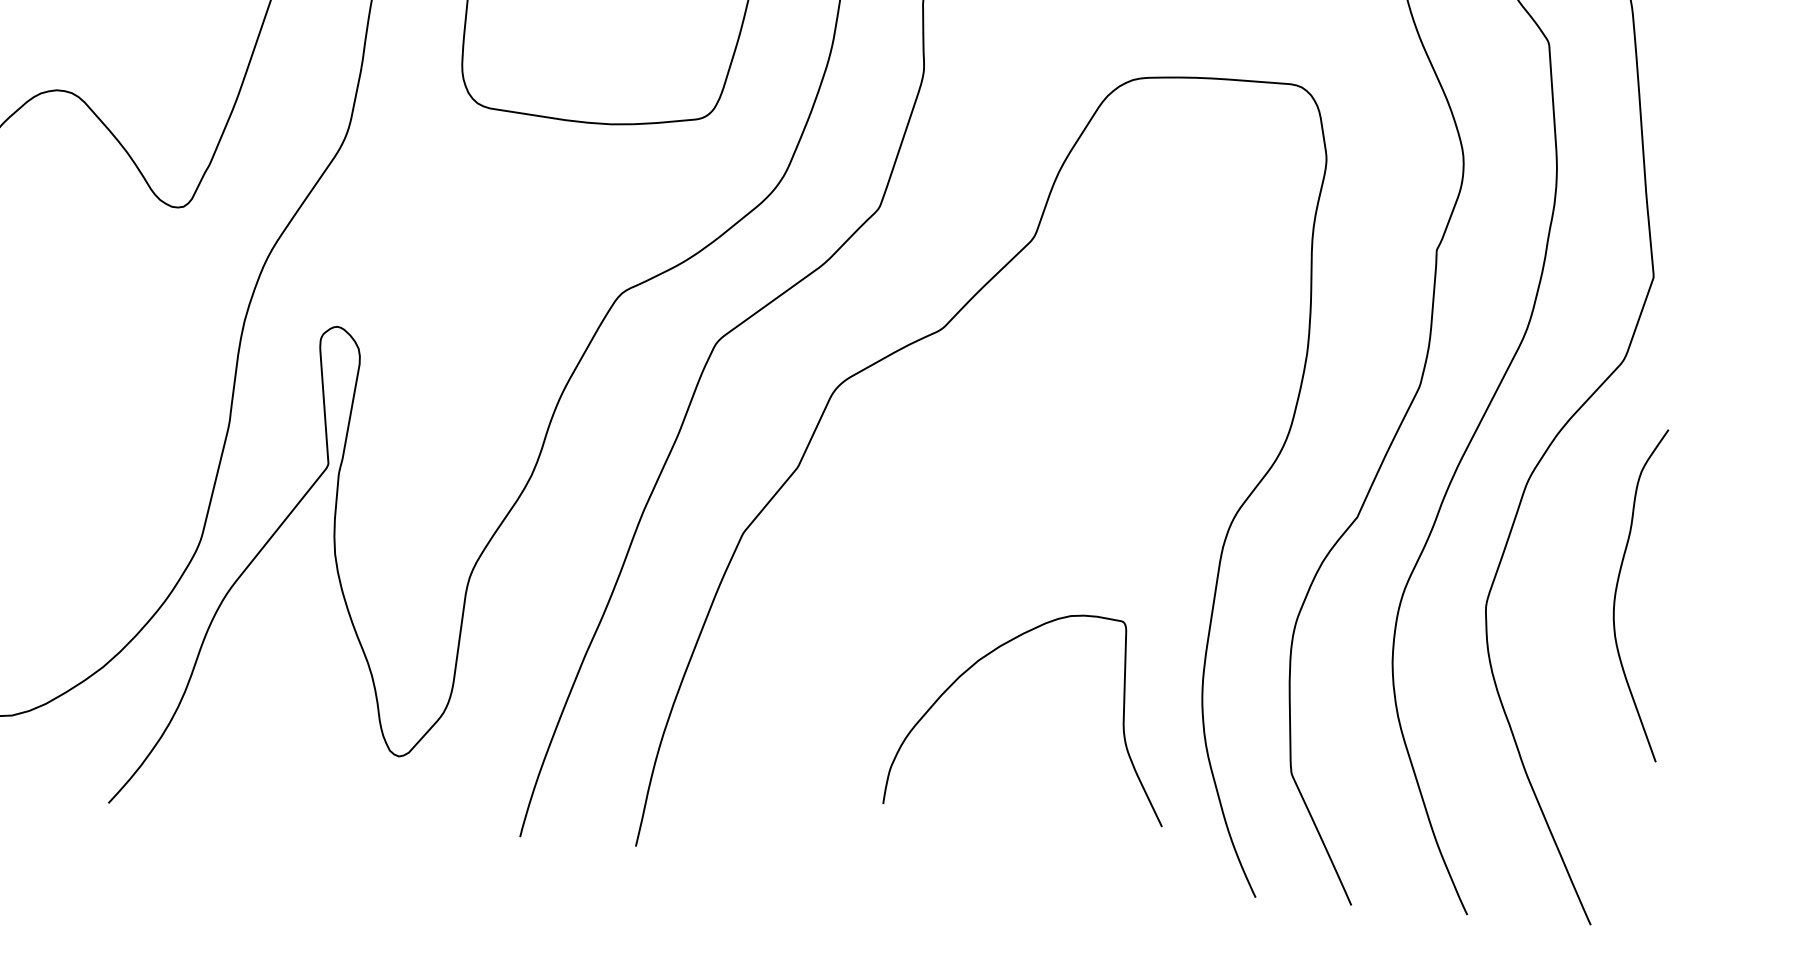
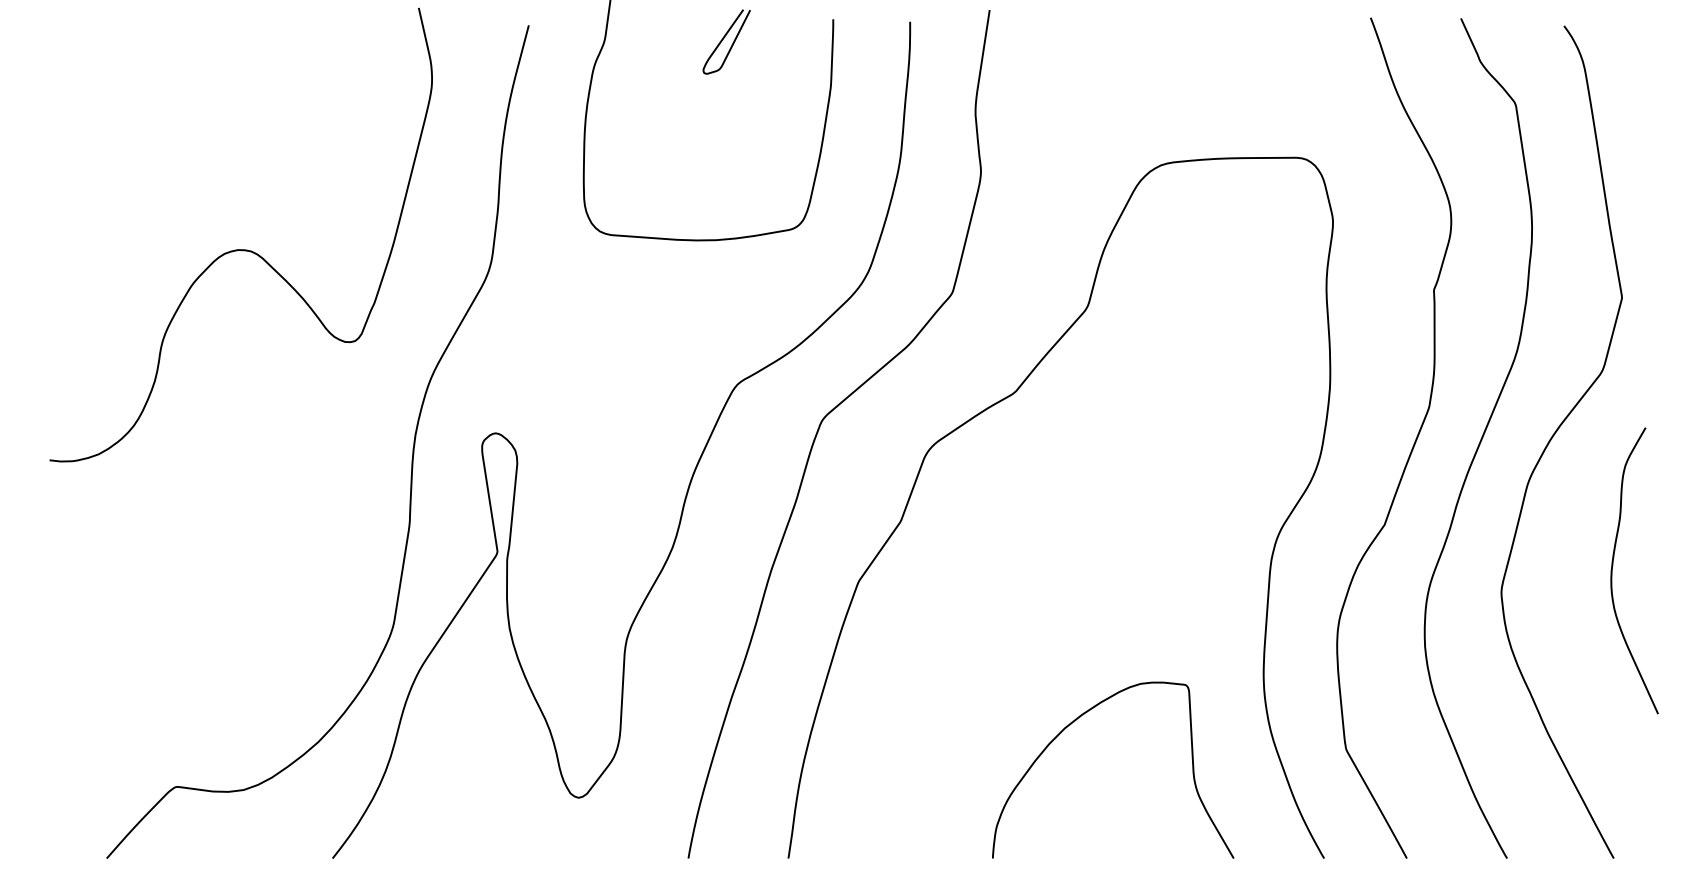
curve: (991, 653) -> (1075, 721), moved

